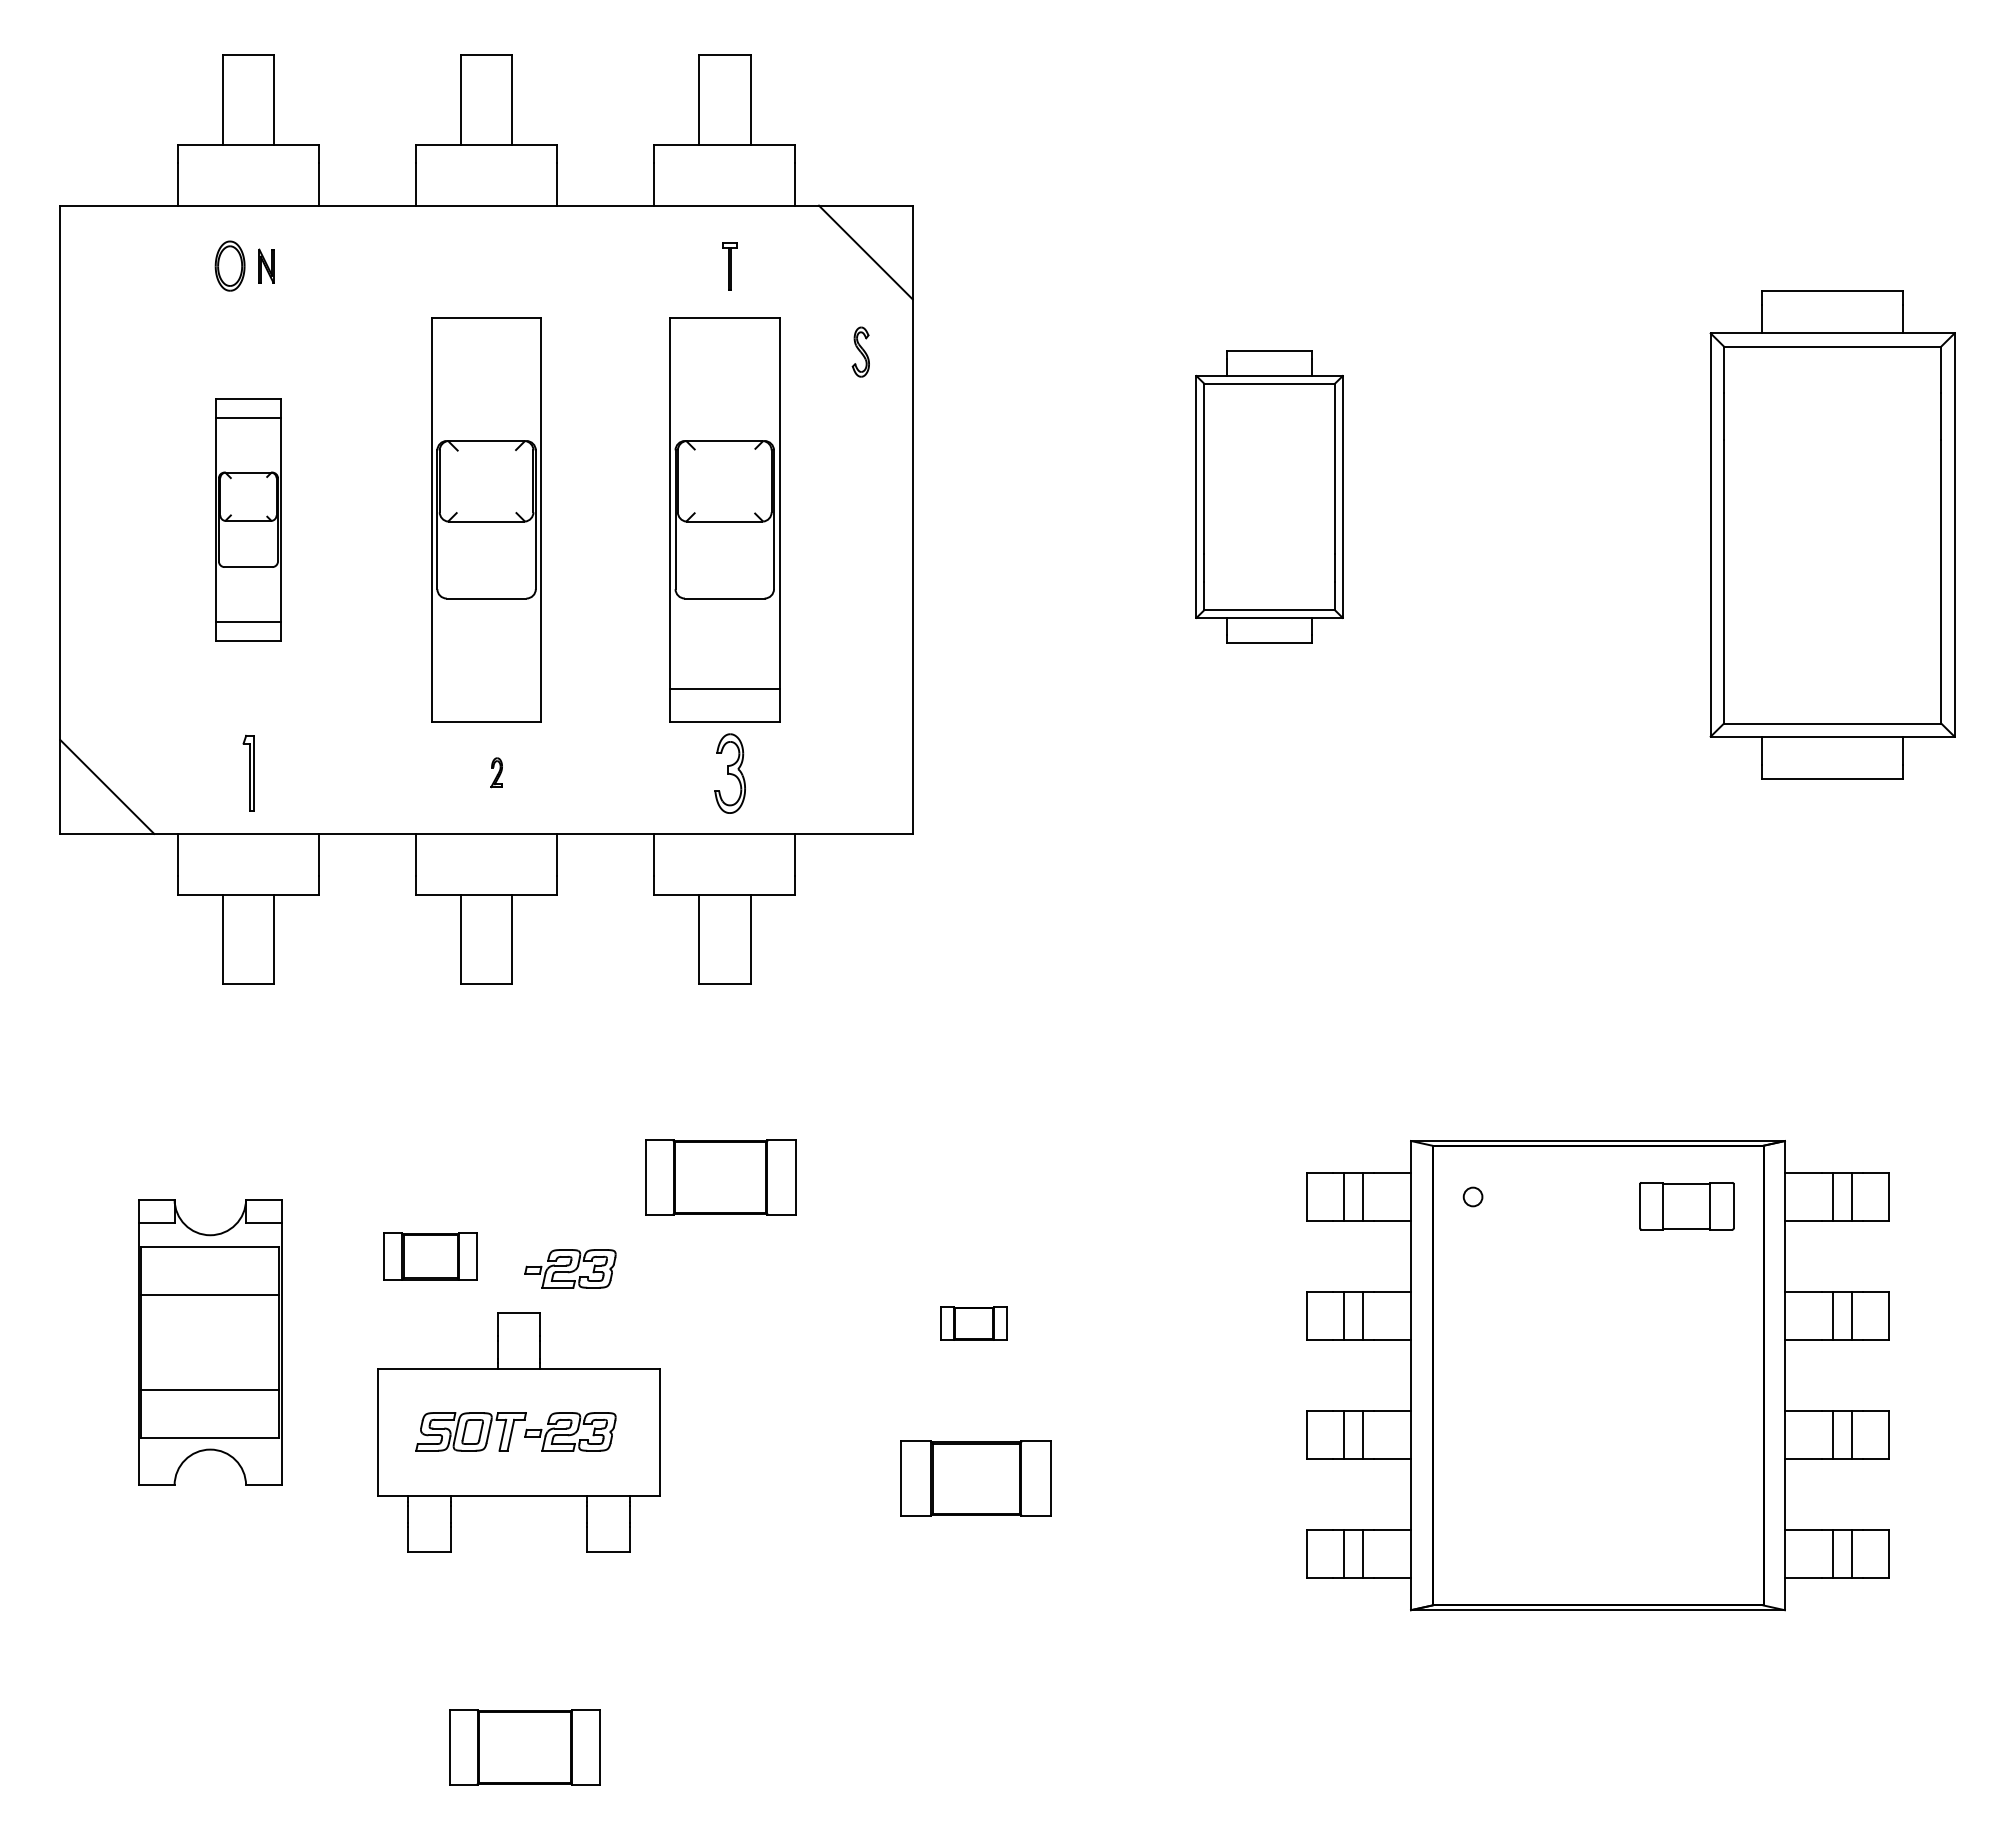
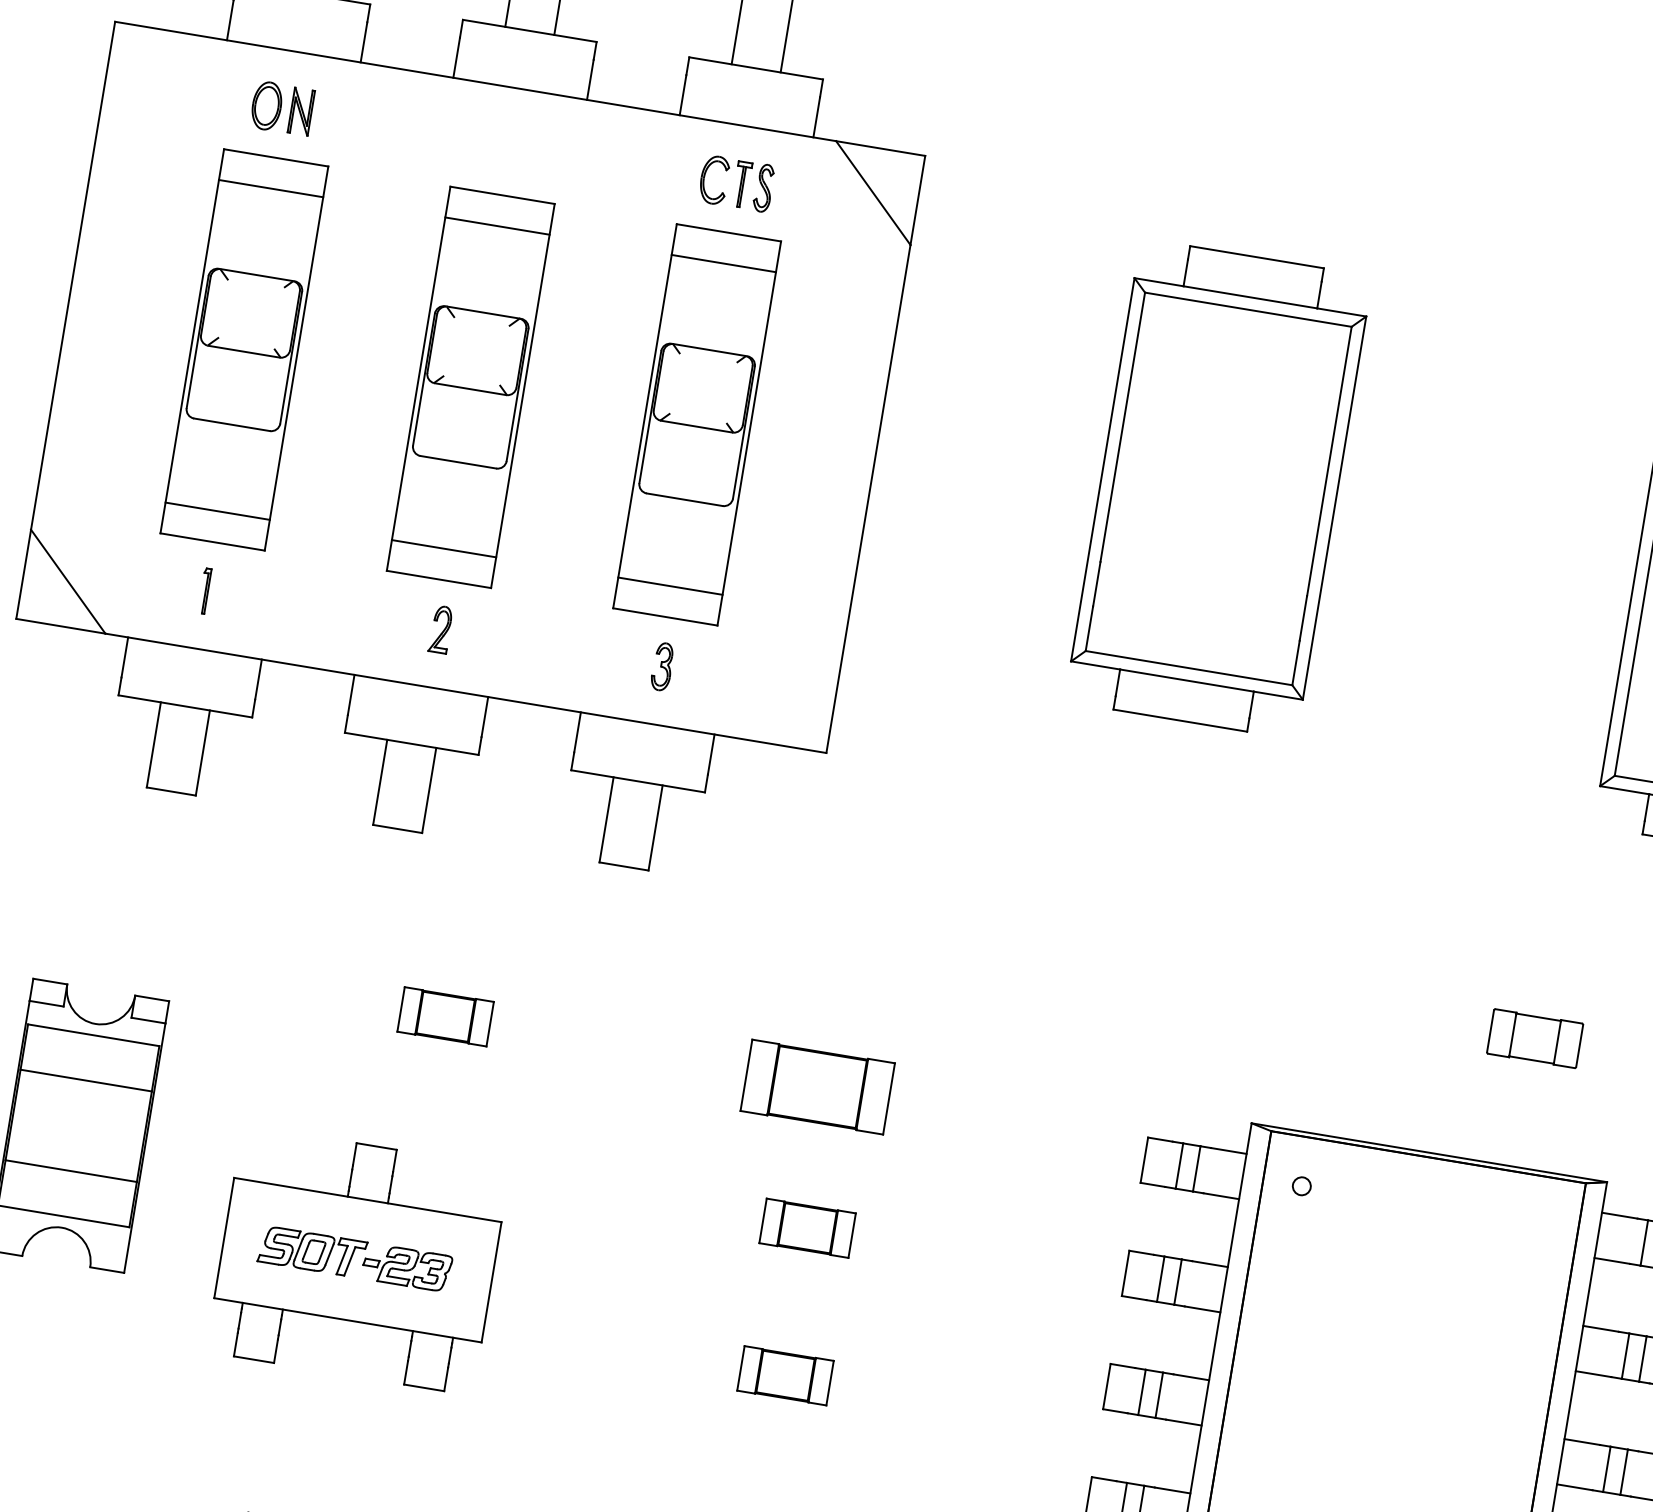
part: (691, 261) -> (706, 174), added
part: (266, 265) -> (301, 111), size x1.43
line: (486, 350) -> (497, 226), added
line: (724, 350) -> (723, 263), added
part: (860, 351) -> (763, 187), moved
part: (1269, 496) -> (1218, 488), size x1.67
part: (248, 519) -> (244, 349), size x1.67
line: (486, 689) -> (443, 548), added
part: (496, 772) -> (440, 629), size x1.67
part: (730, 772) -> (662, 665), size x0.62
part: (248, 773) -> (204, 591), size x0.62
part: (720, 1177) -> (817, 1087), moved
part: (1686, 1206) -> (1534, 1038), moved
part: (430, 1256) -> (445, 1016), moved
part: (570, 1268) -> (432, 1112), removed
part: (973, 1323) -> (807, 1227), size x1.43
part: (976, 1478) -> (785, 1375), size x0.62

